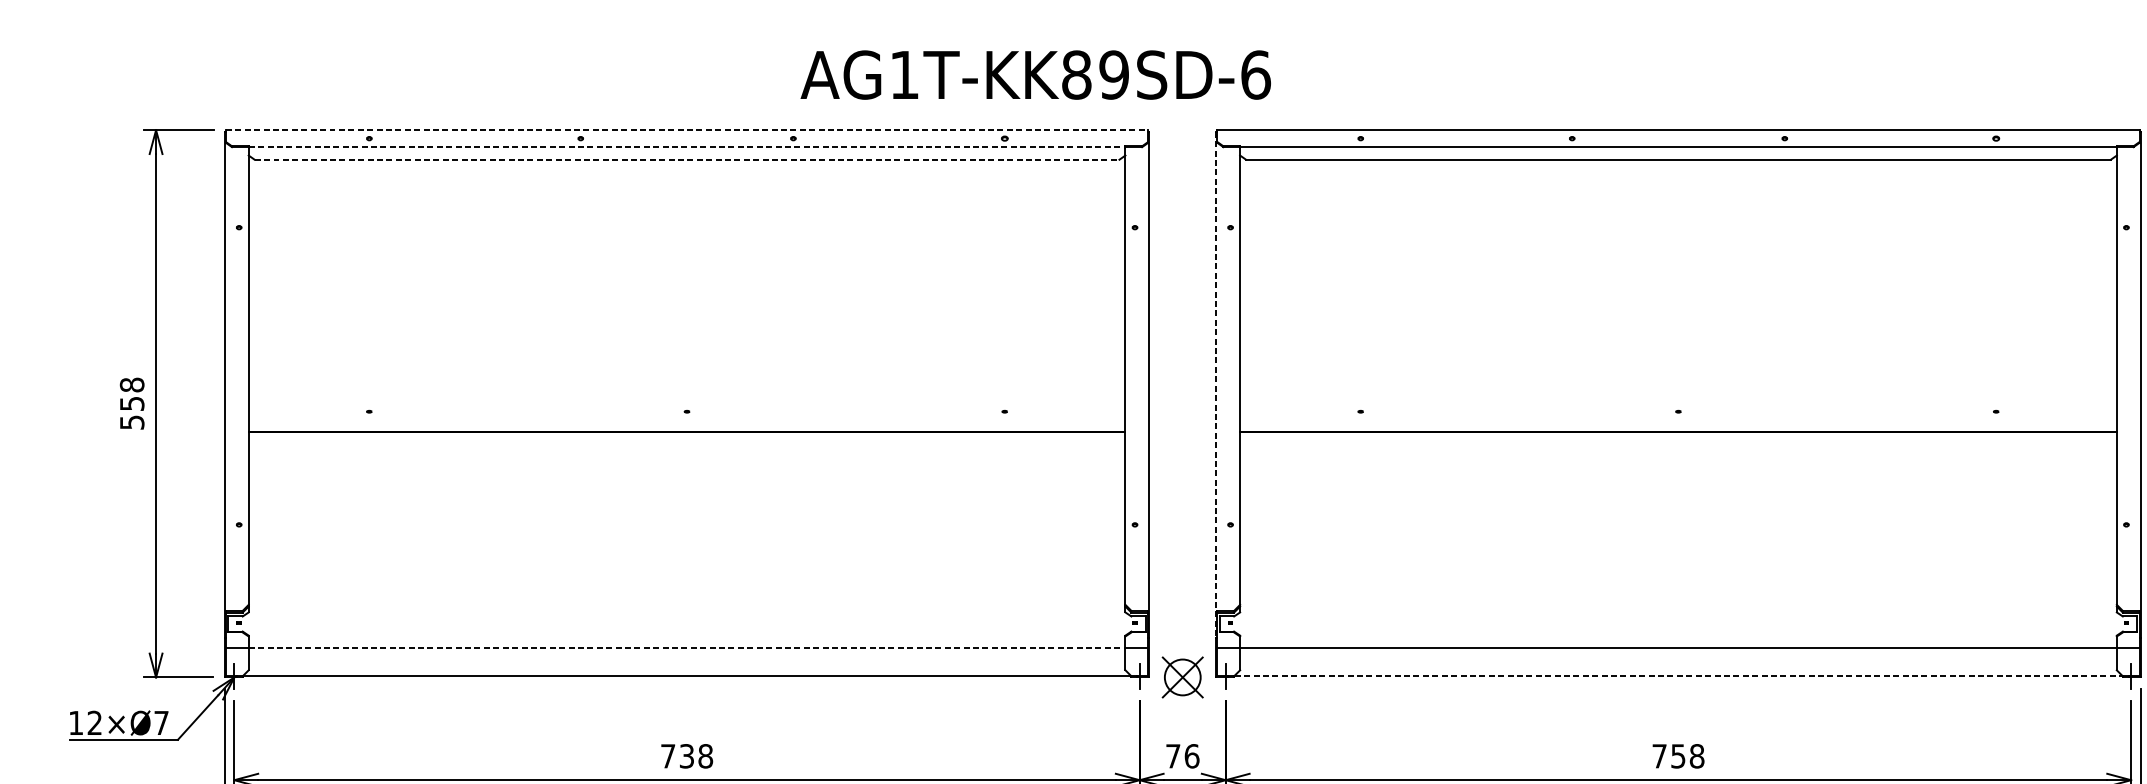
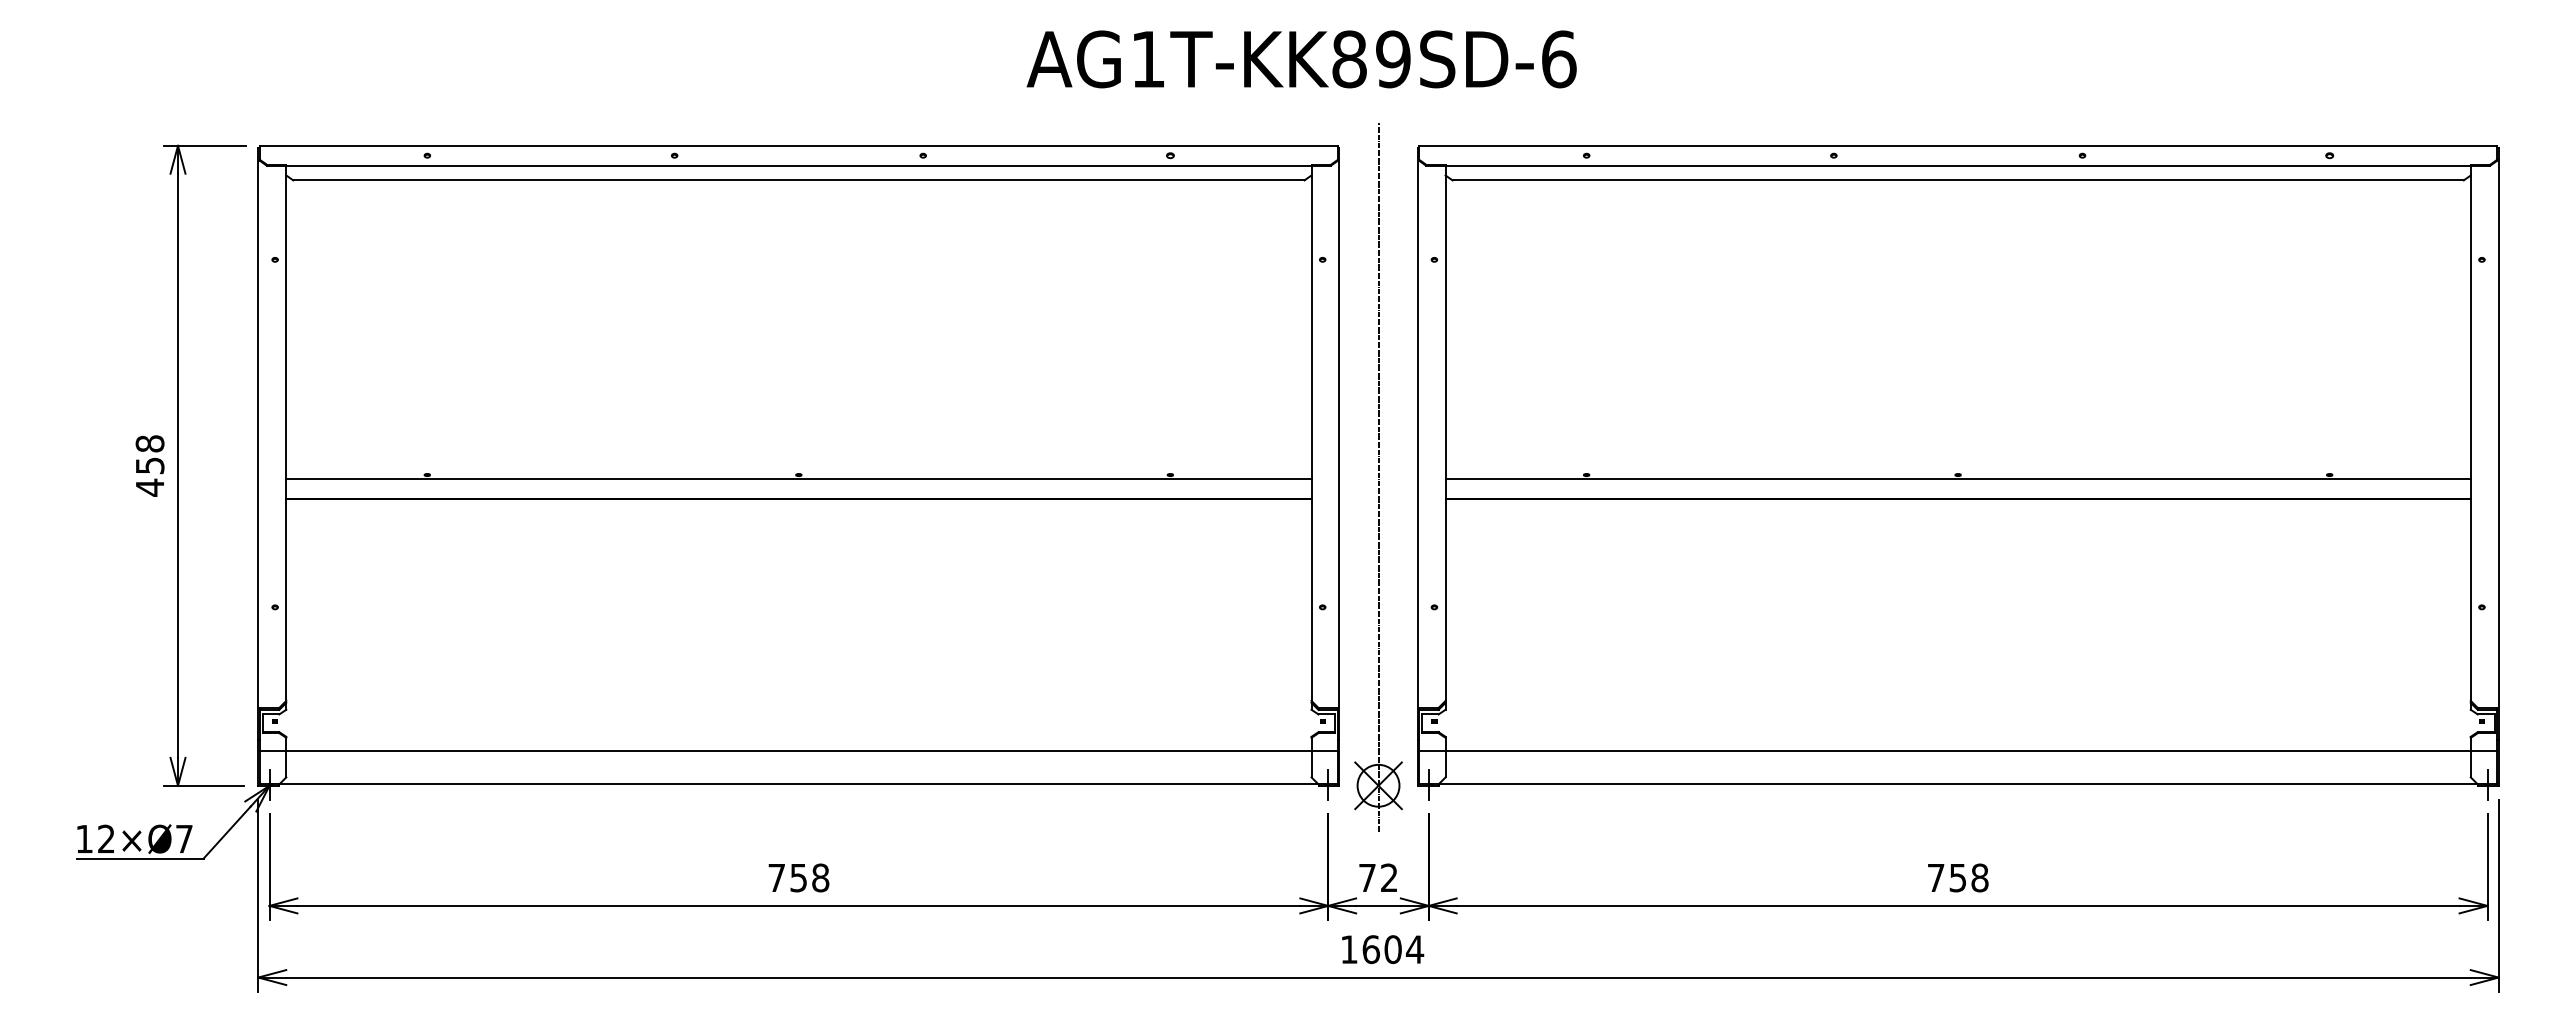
text: (1035, 75) -> (1301, 59), moved
line: (687, 129) -> (799, 145), dashed -> solid
line: (686, 147) -> (798, 165), dashed -> solid
line: (686, 159) -> (798, 180), dashed -> solid
line: (1216, 385) -> (1417, 444), dashed -> solid
line: (1182, 413) -> (1378, 477), added
line: (686, 415) -> (798, 479), added
line: (1677, 415) -> (1957, 479), added
text: (132, 422) -> (150, 487), 558 -> 458
line: (686, 647) -> (798, 750), dashed -> solid
line: (1678, 675) -> (1958, 783), dashed -> solid
text: (686, 755) -> (798, 877), 738 -> 758
text: (1192, 755) -> (1389, 877), 76 -> 72

